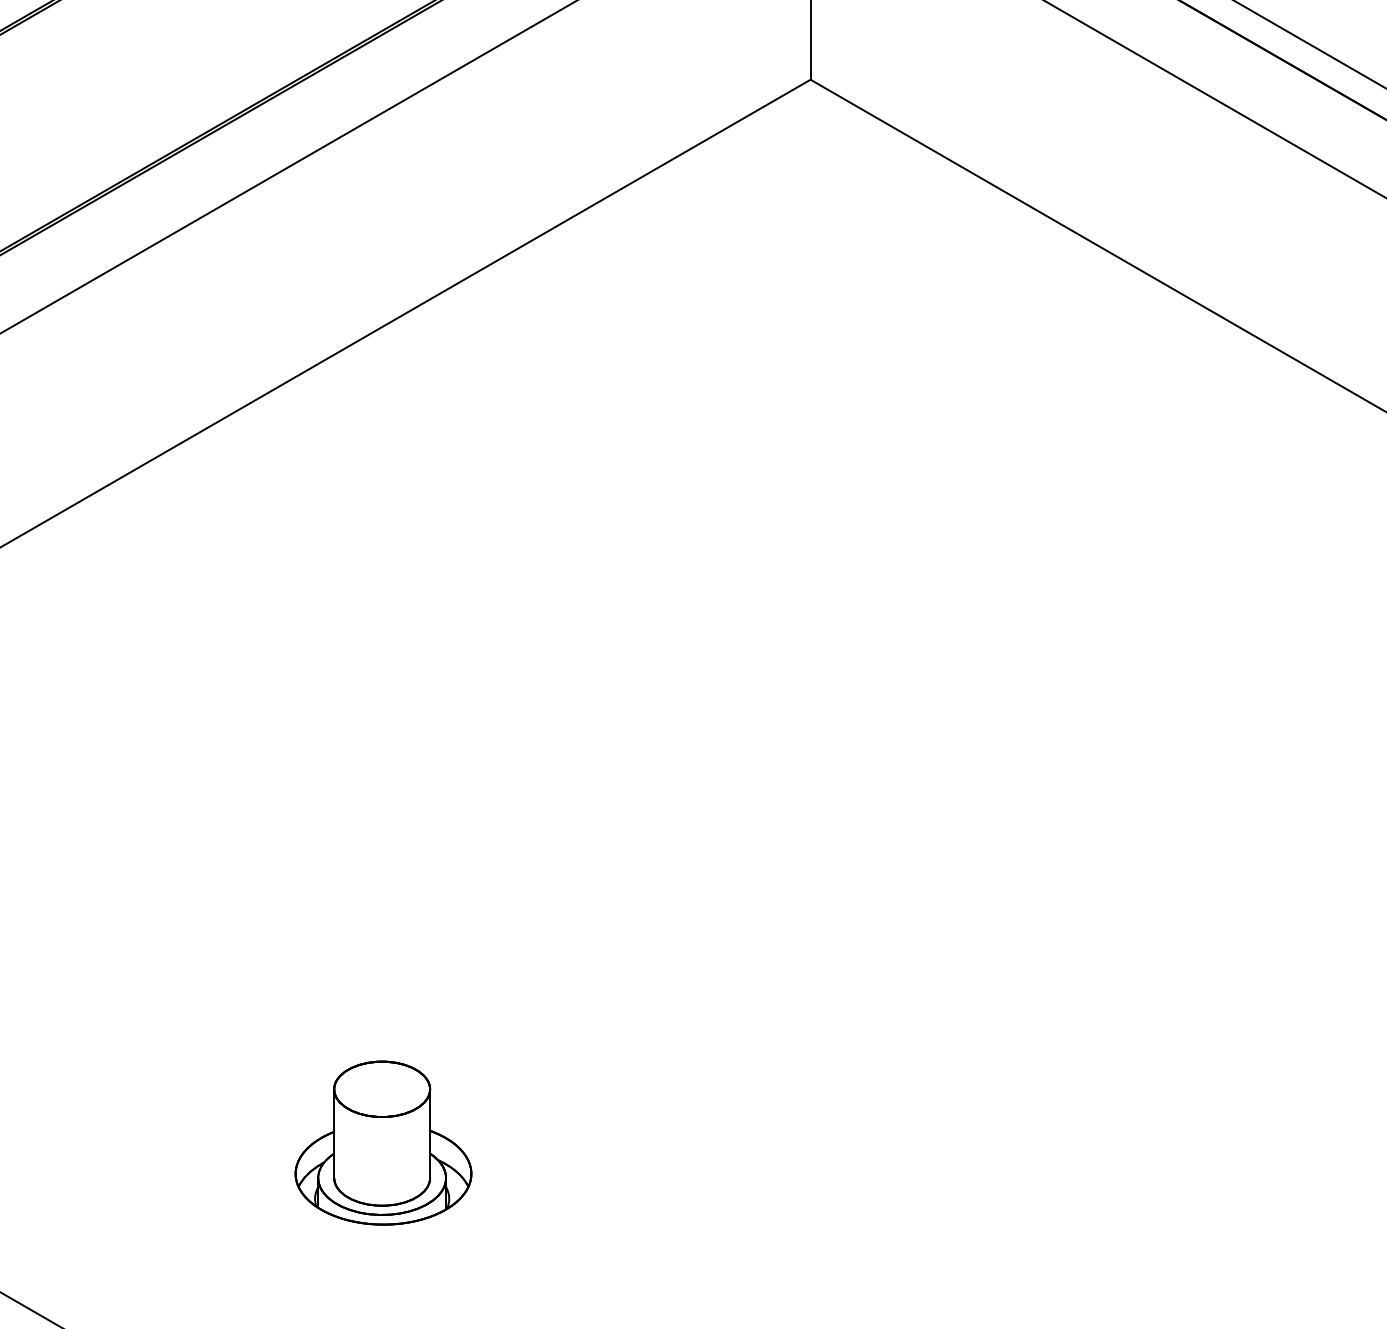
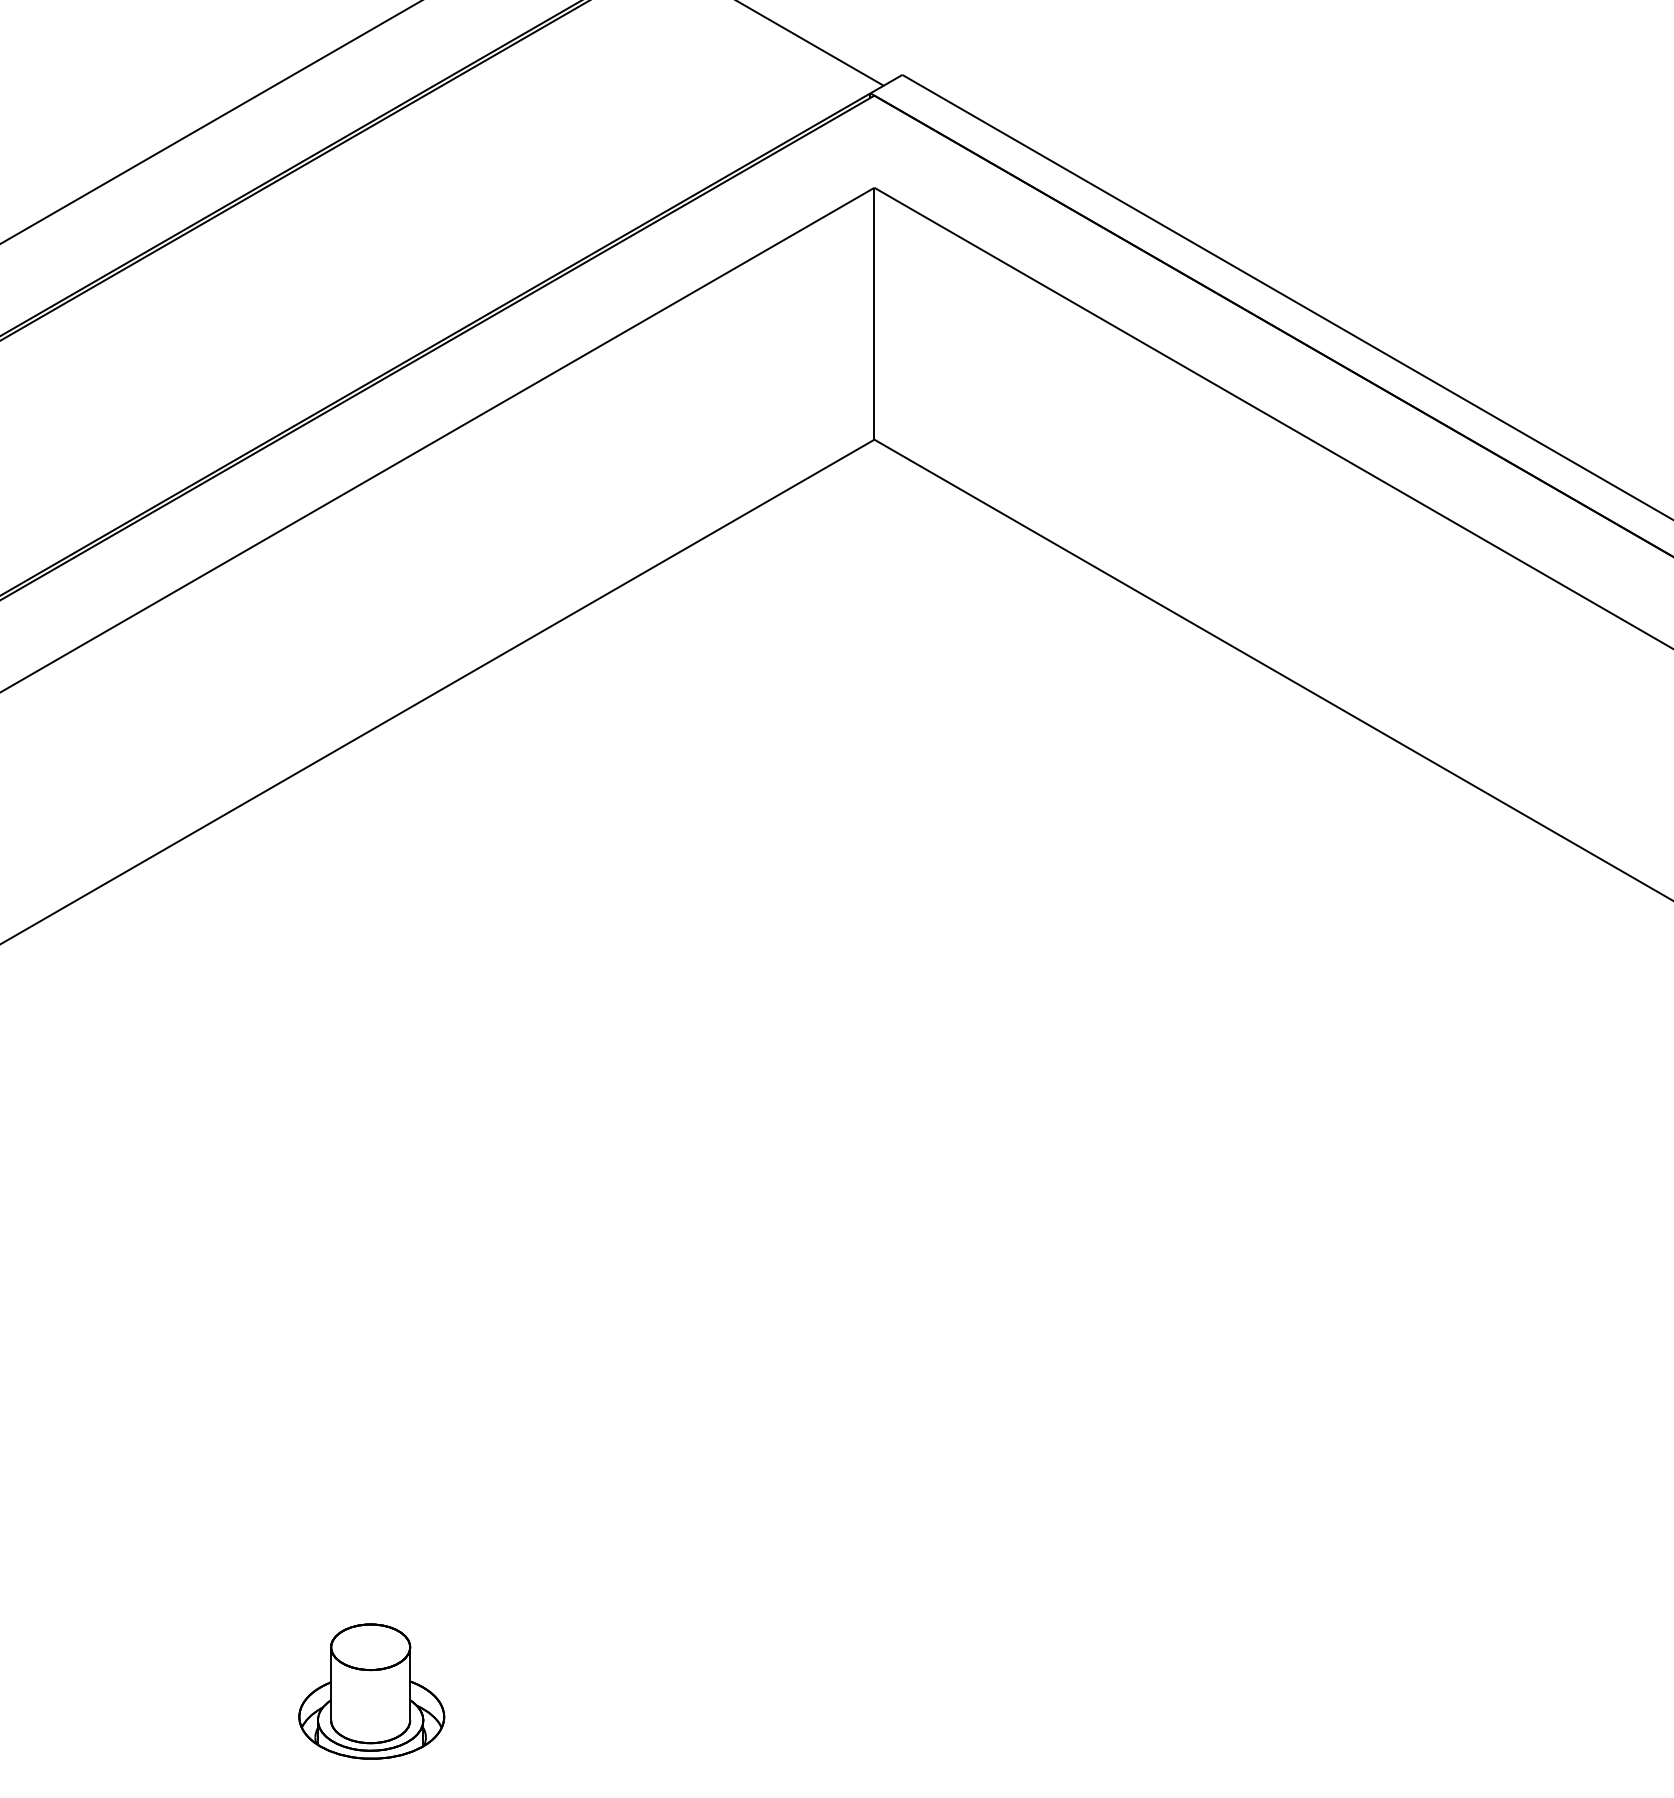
part: (383, 1143) -> (371, 1691), size x0.7

